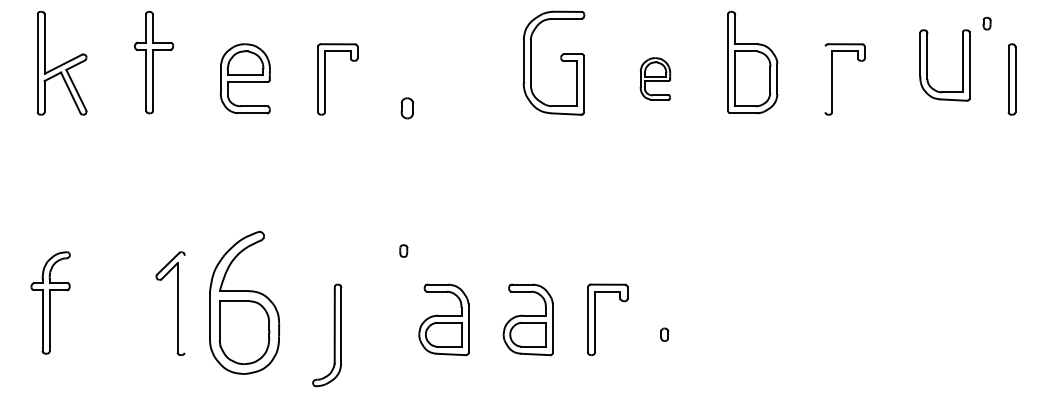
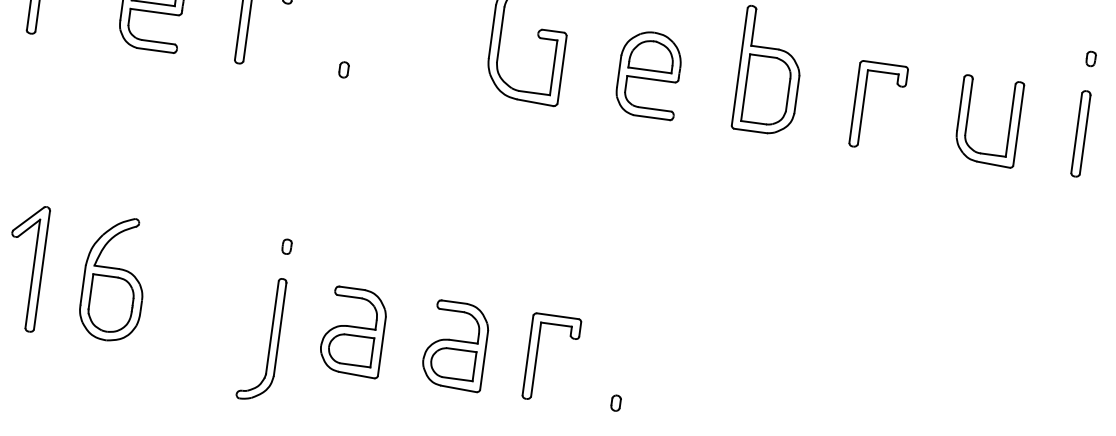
part: (986, 23) -> (1090, 58), moved
part: (927, 65) -> (967, 118), moved
part: (655, 78) -> (649, 74), size x1.67
line: (825, 79) -> (854, 103), added
part: (407, 108) -> (343, 70), size x0.62
part: (403, 250) -> (286, 246), moved
part: (243, 302) -> (113, 278), size x0.71
line: (184, 303) -> (41, 269), added
part: (664, 334) -> (615, 402), moved
part: (327, 335) -> (261, 338), moved

